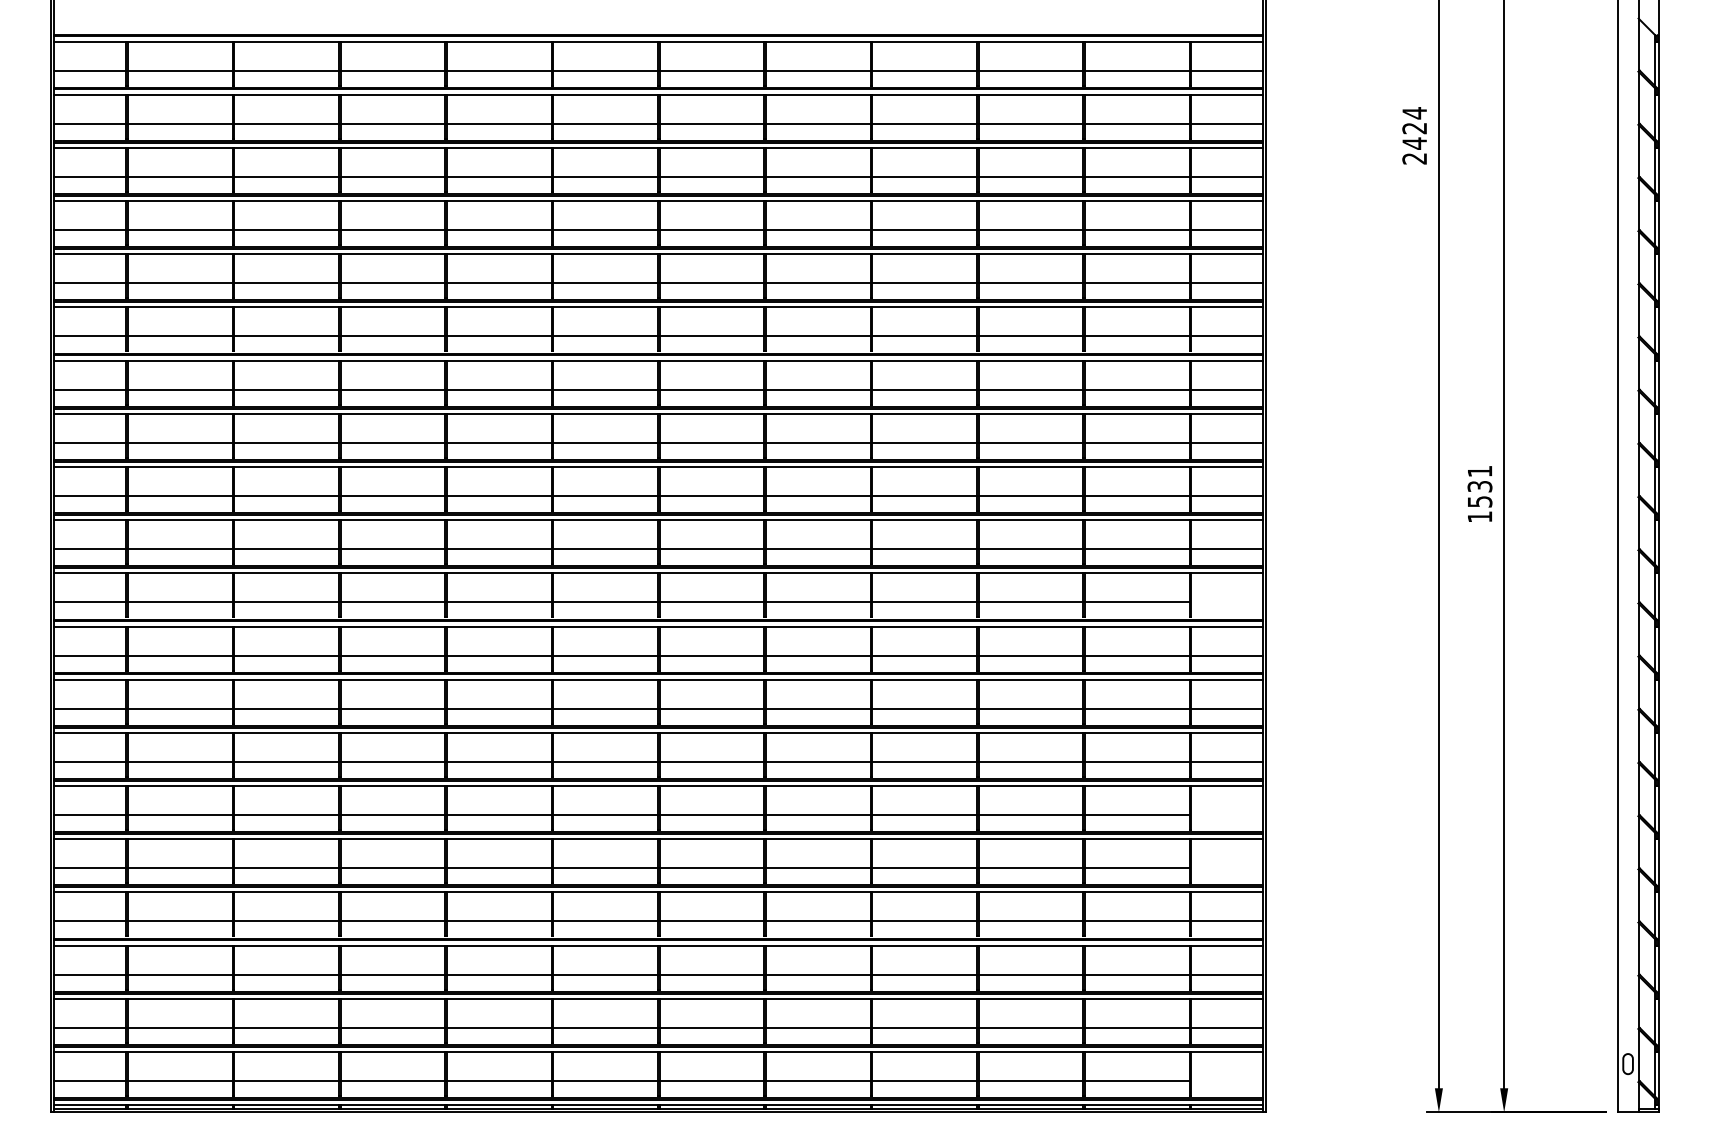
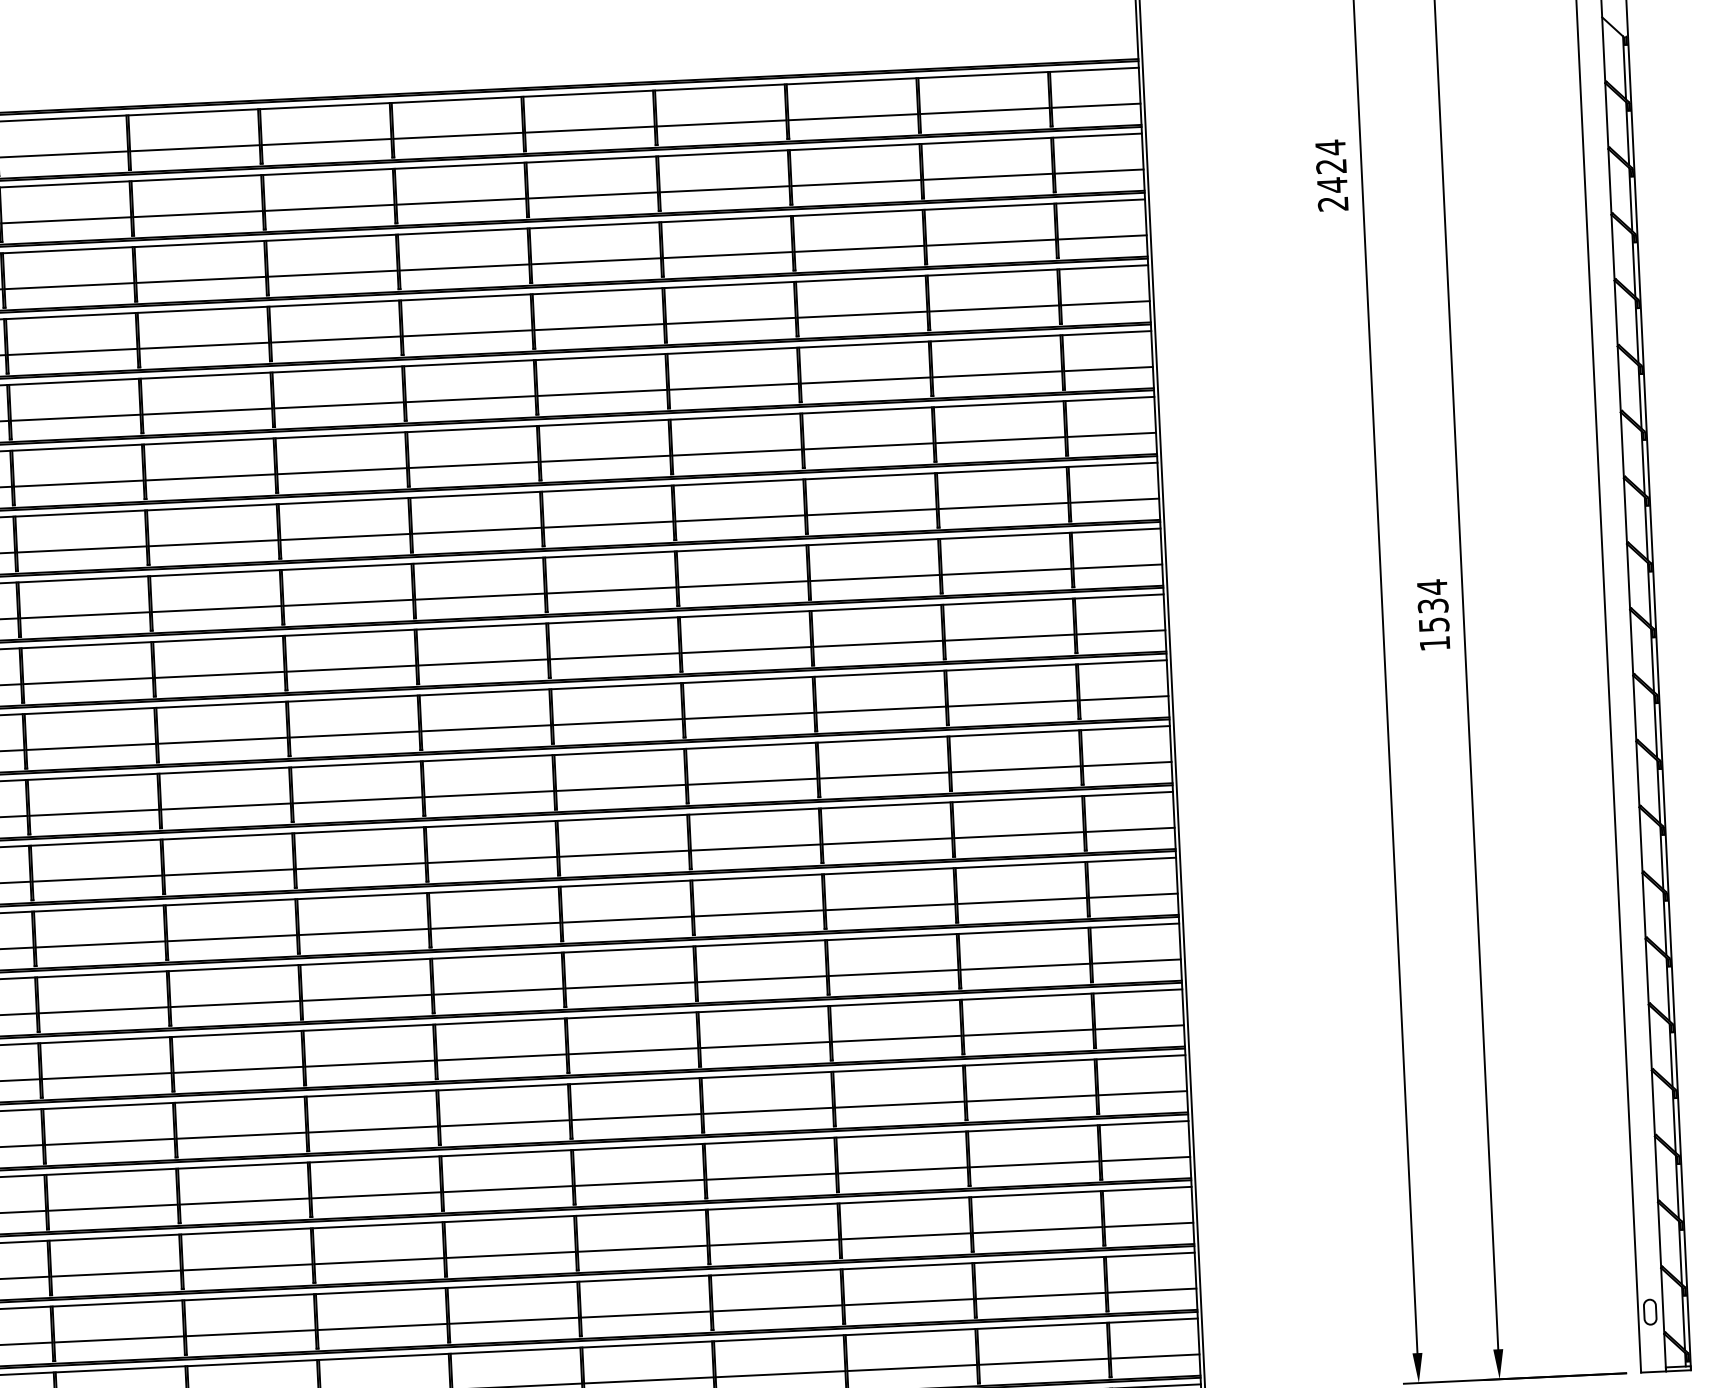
text: (1480, 471) -> (1432, 587), 1531 -> 1534
line: (1227, 602) -> (1127, 764), added
line: (1227, 815) -> (1139, 1027), added
line: (1227, 868) -> (1142, 1093), added
line: (1227, 1081) -> (1155, 1357), added

